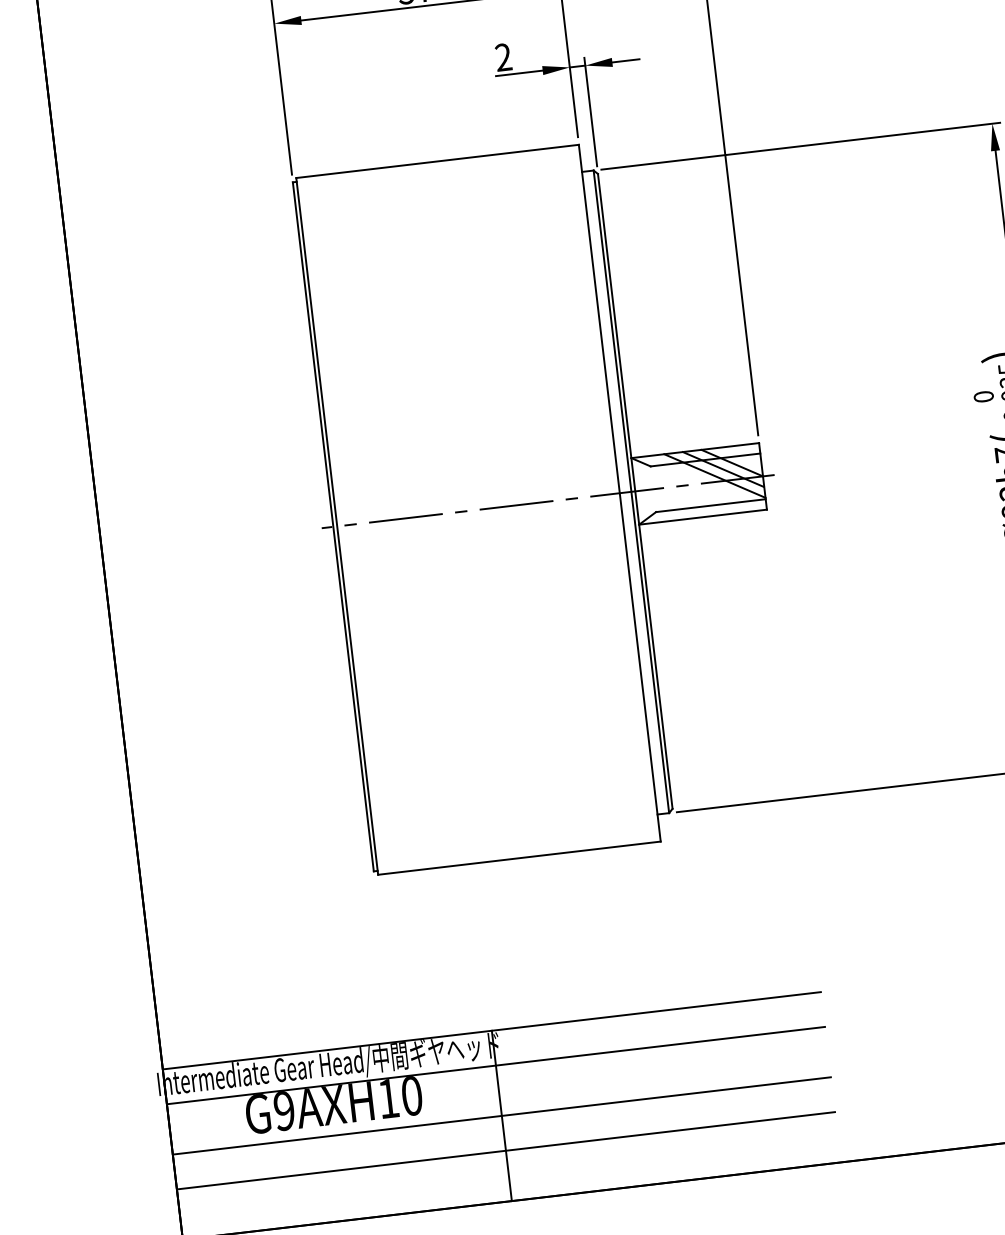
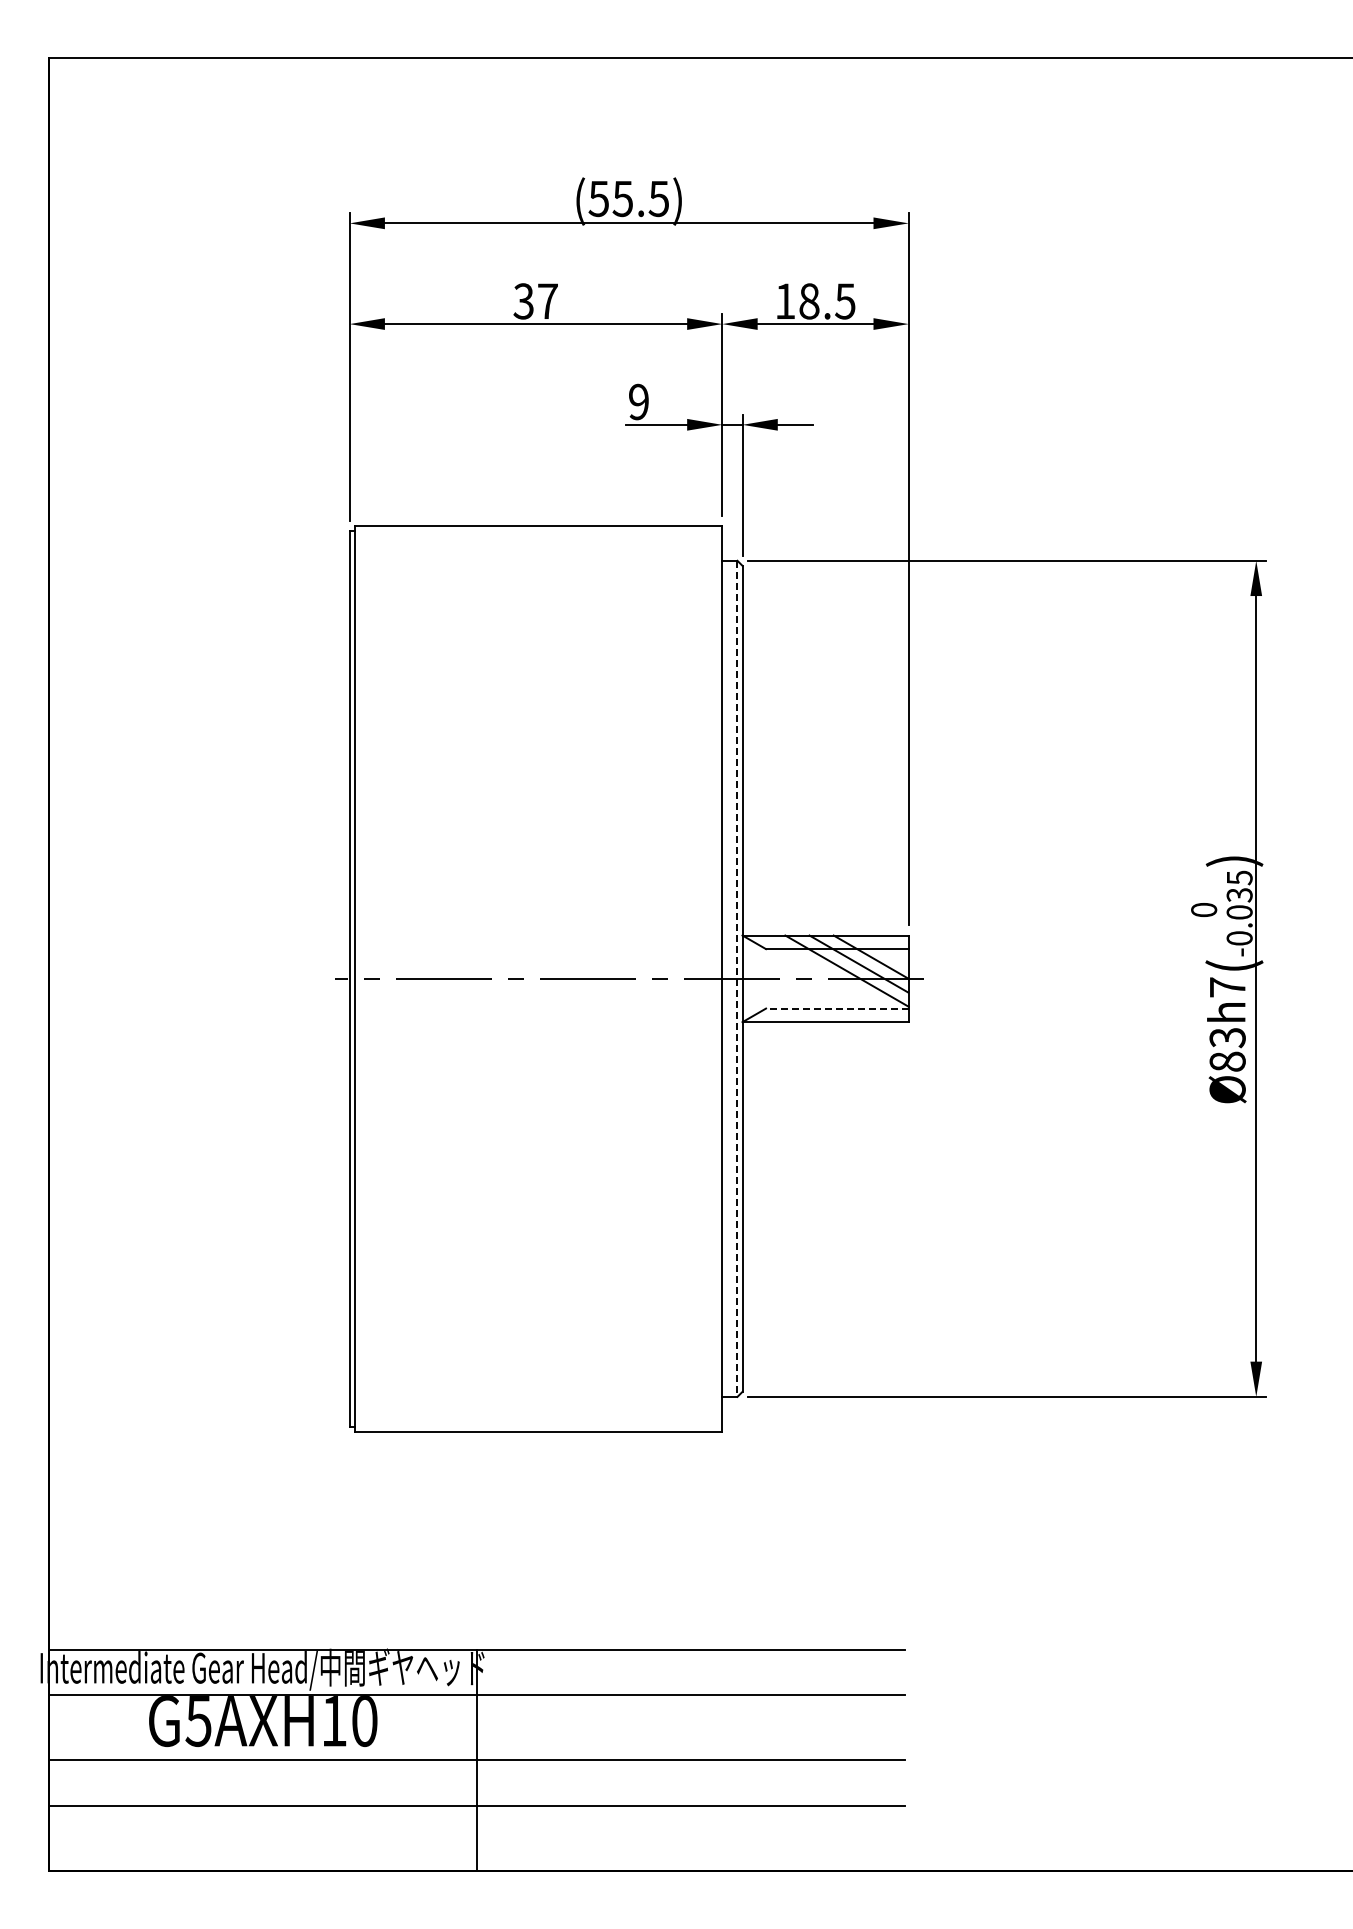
text: (503, 57) -> (638, 402), 2 -> 9
line: (631, 492) -> (737, 979), solid -> dashed
line: (710, 505) -> (836, 1008), solid -> dashed
text: (284, 1111) -> (198, 1721), G9AXH10 -> G5AXH10

